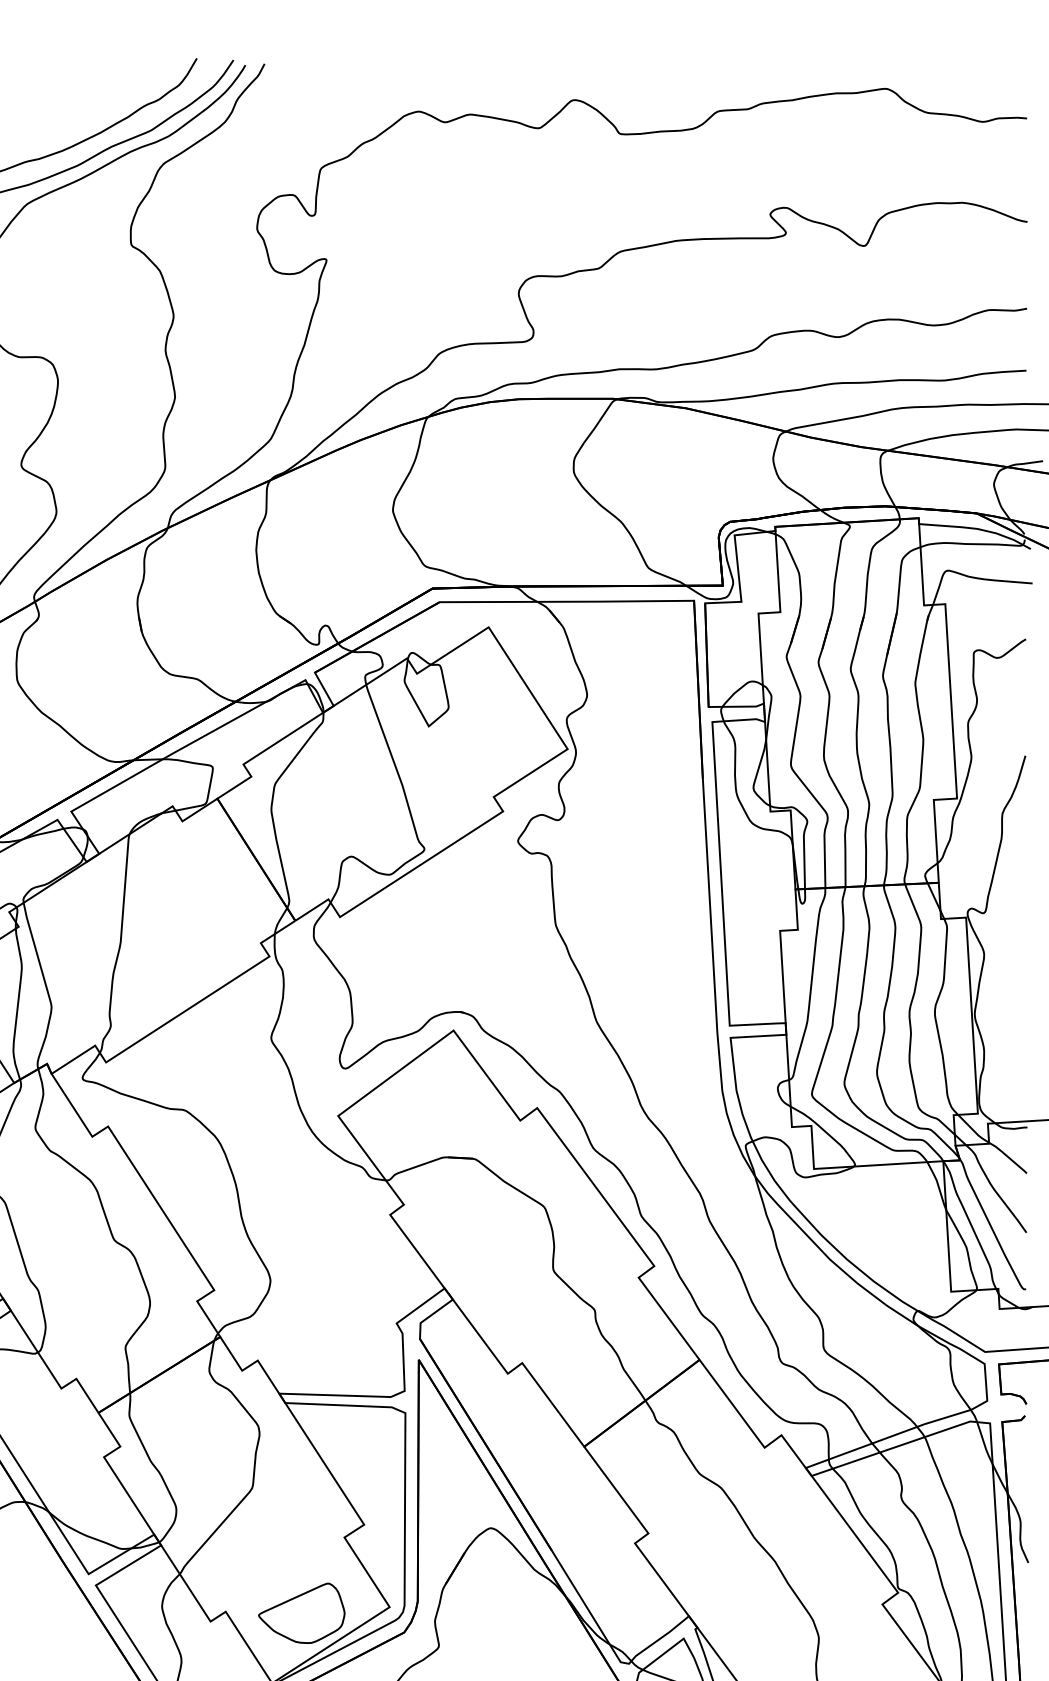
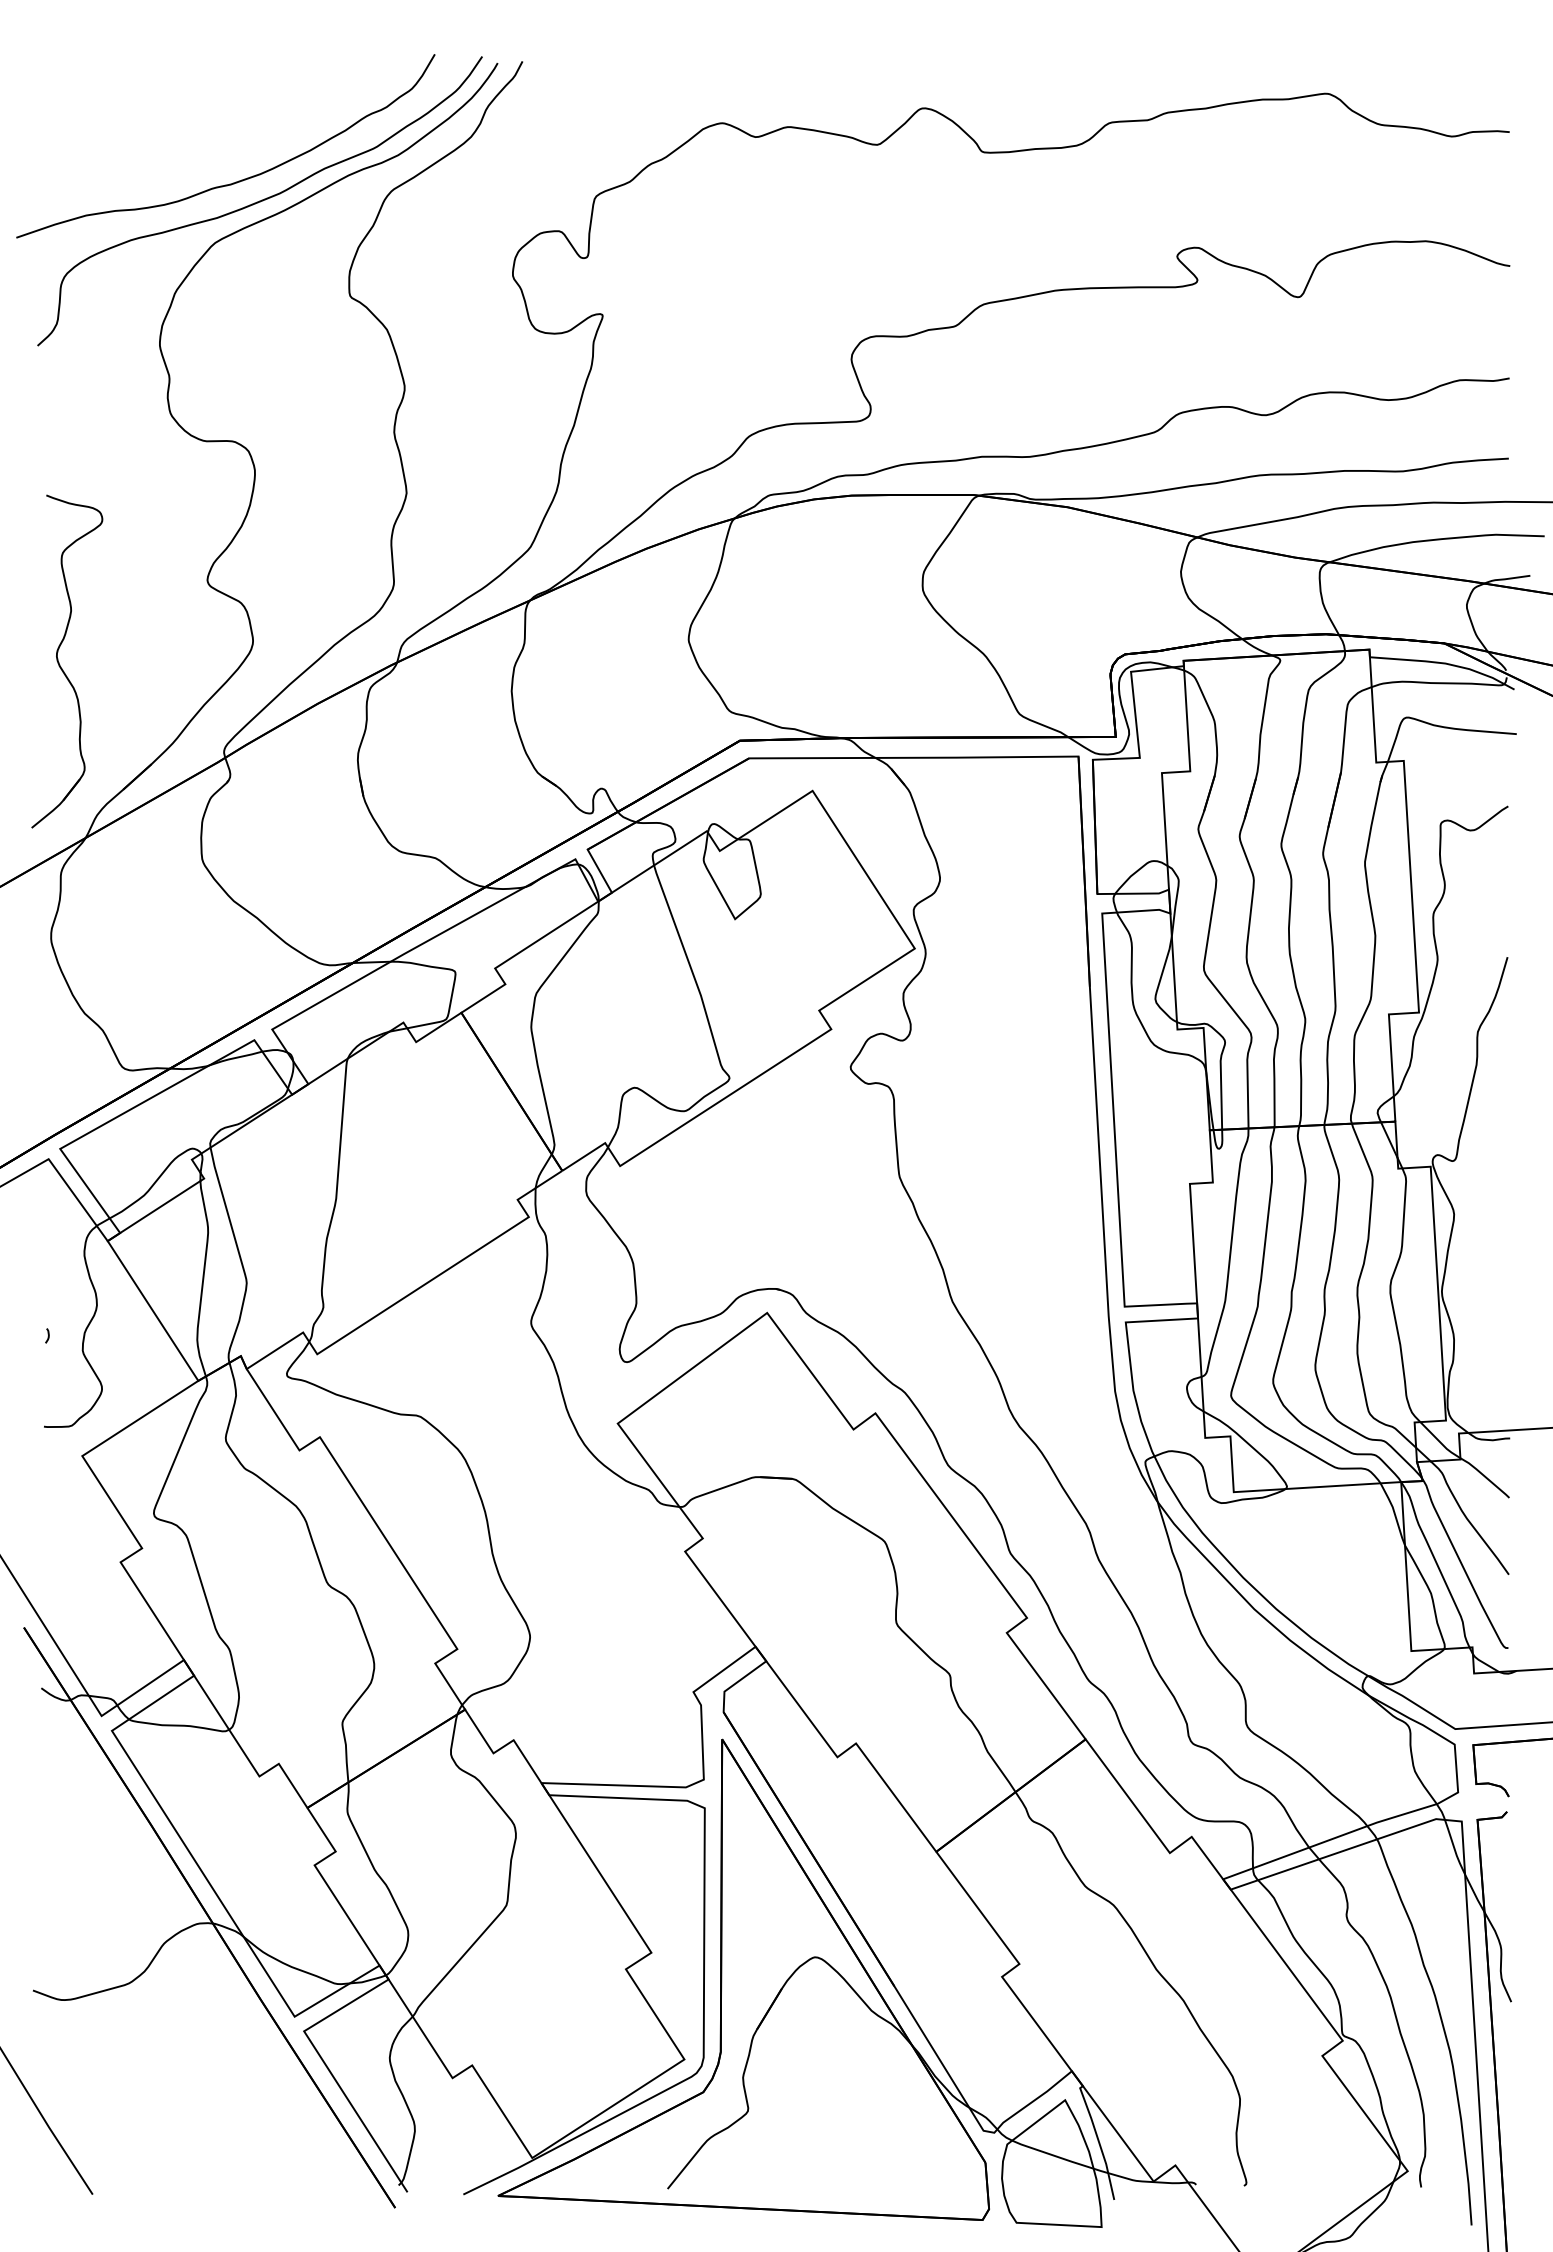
part: (301, 1613) -> (570, 2067), removed

